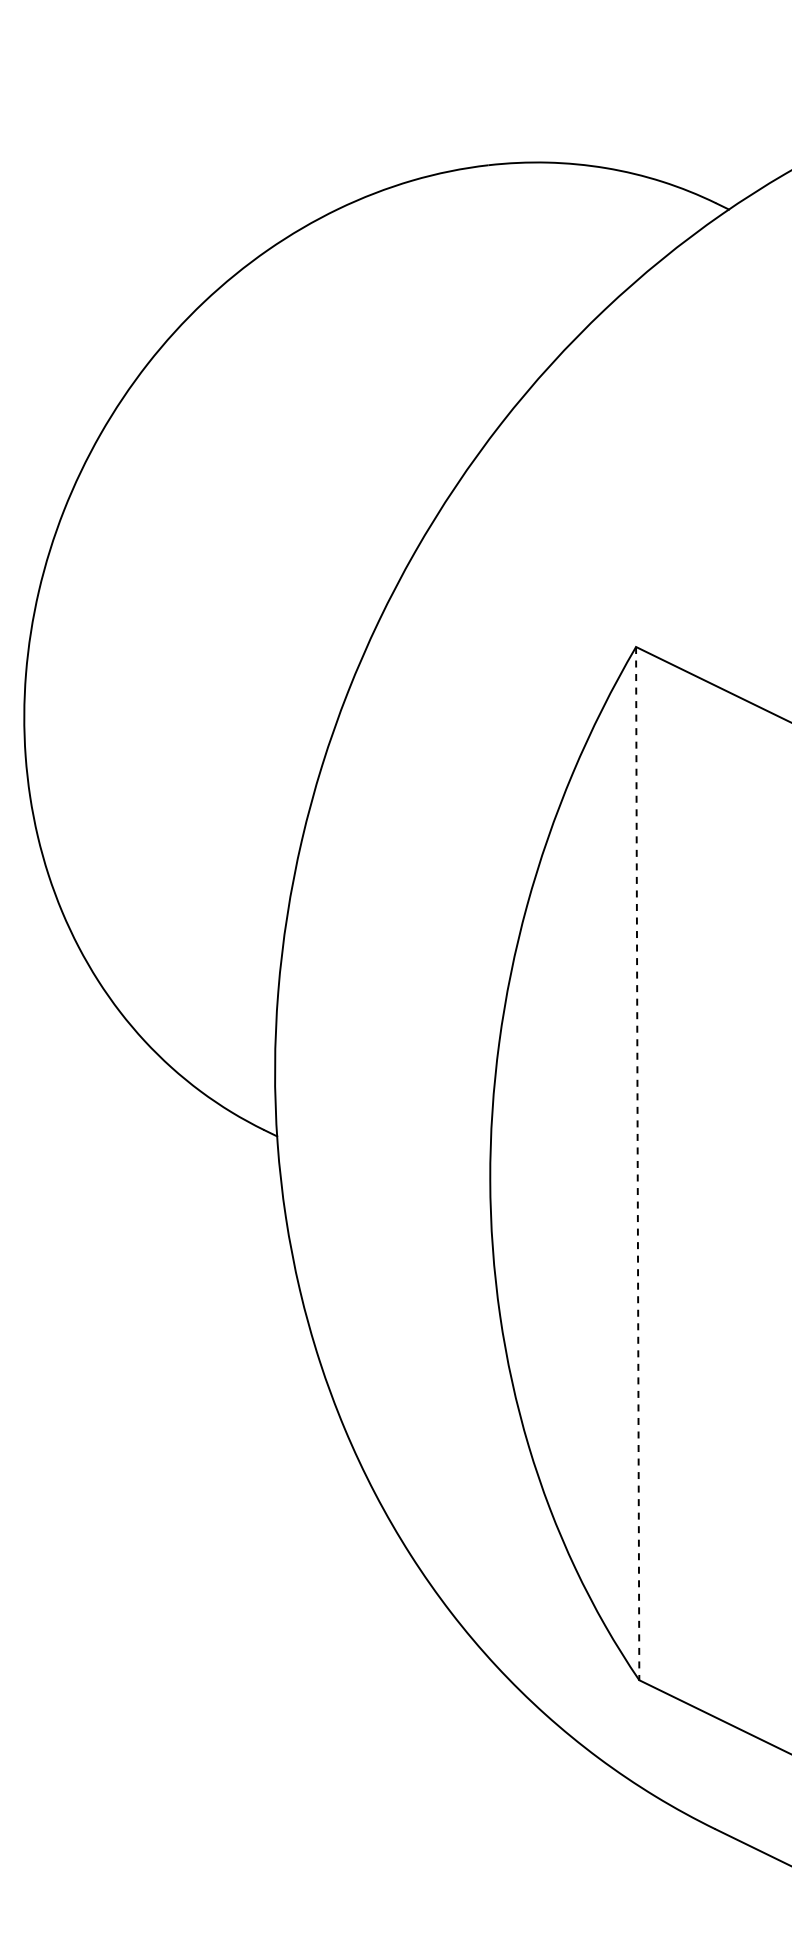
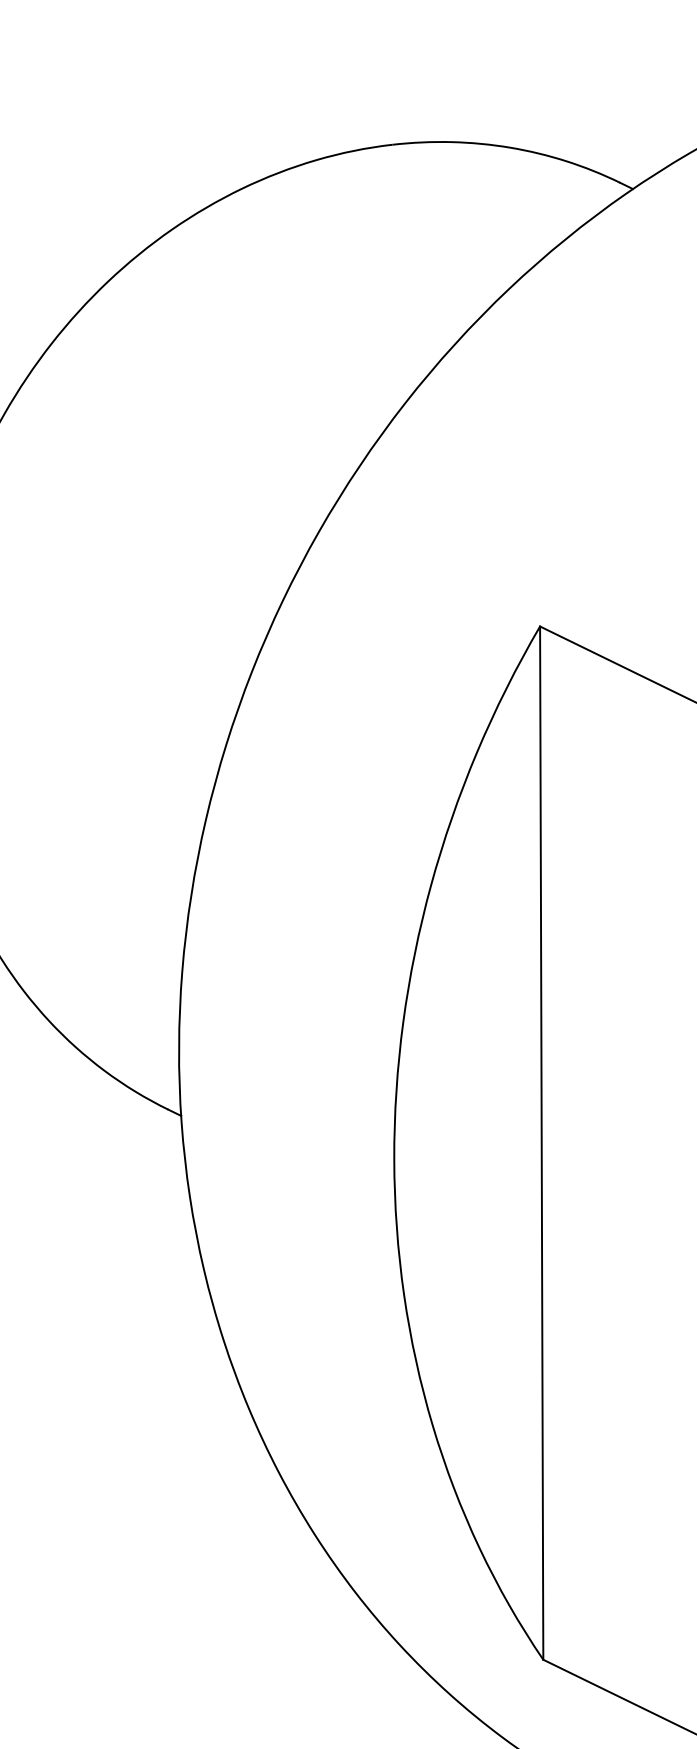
line: (637, 1163) -> (541, 1143), dashed -> solid

